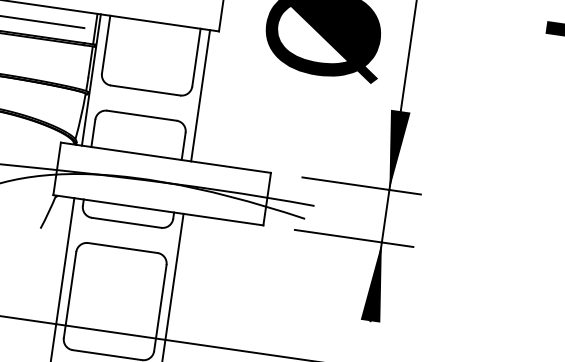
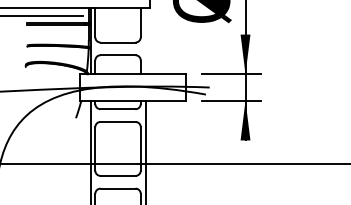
line: (200, 96) -> (145, 41), removed

